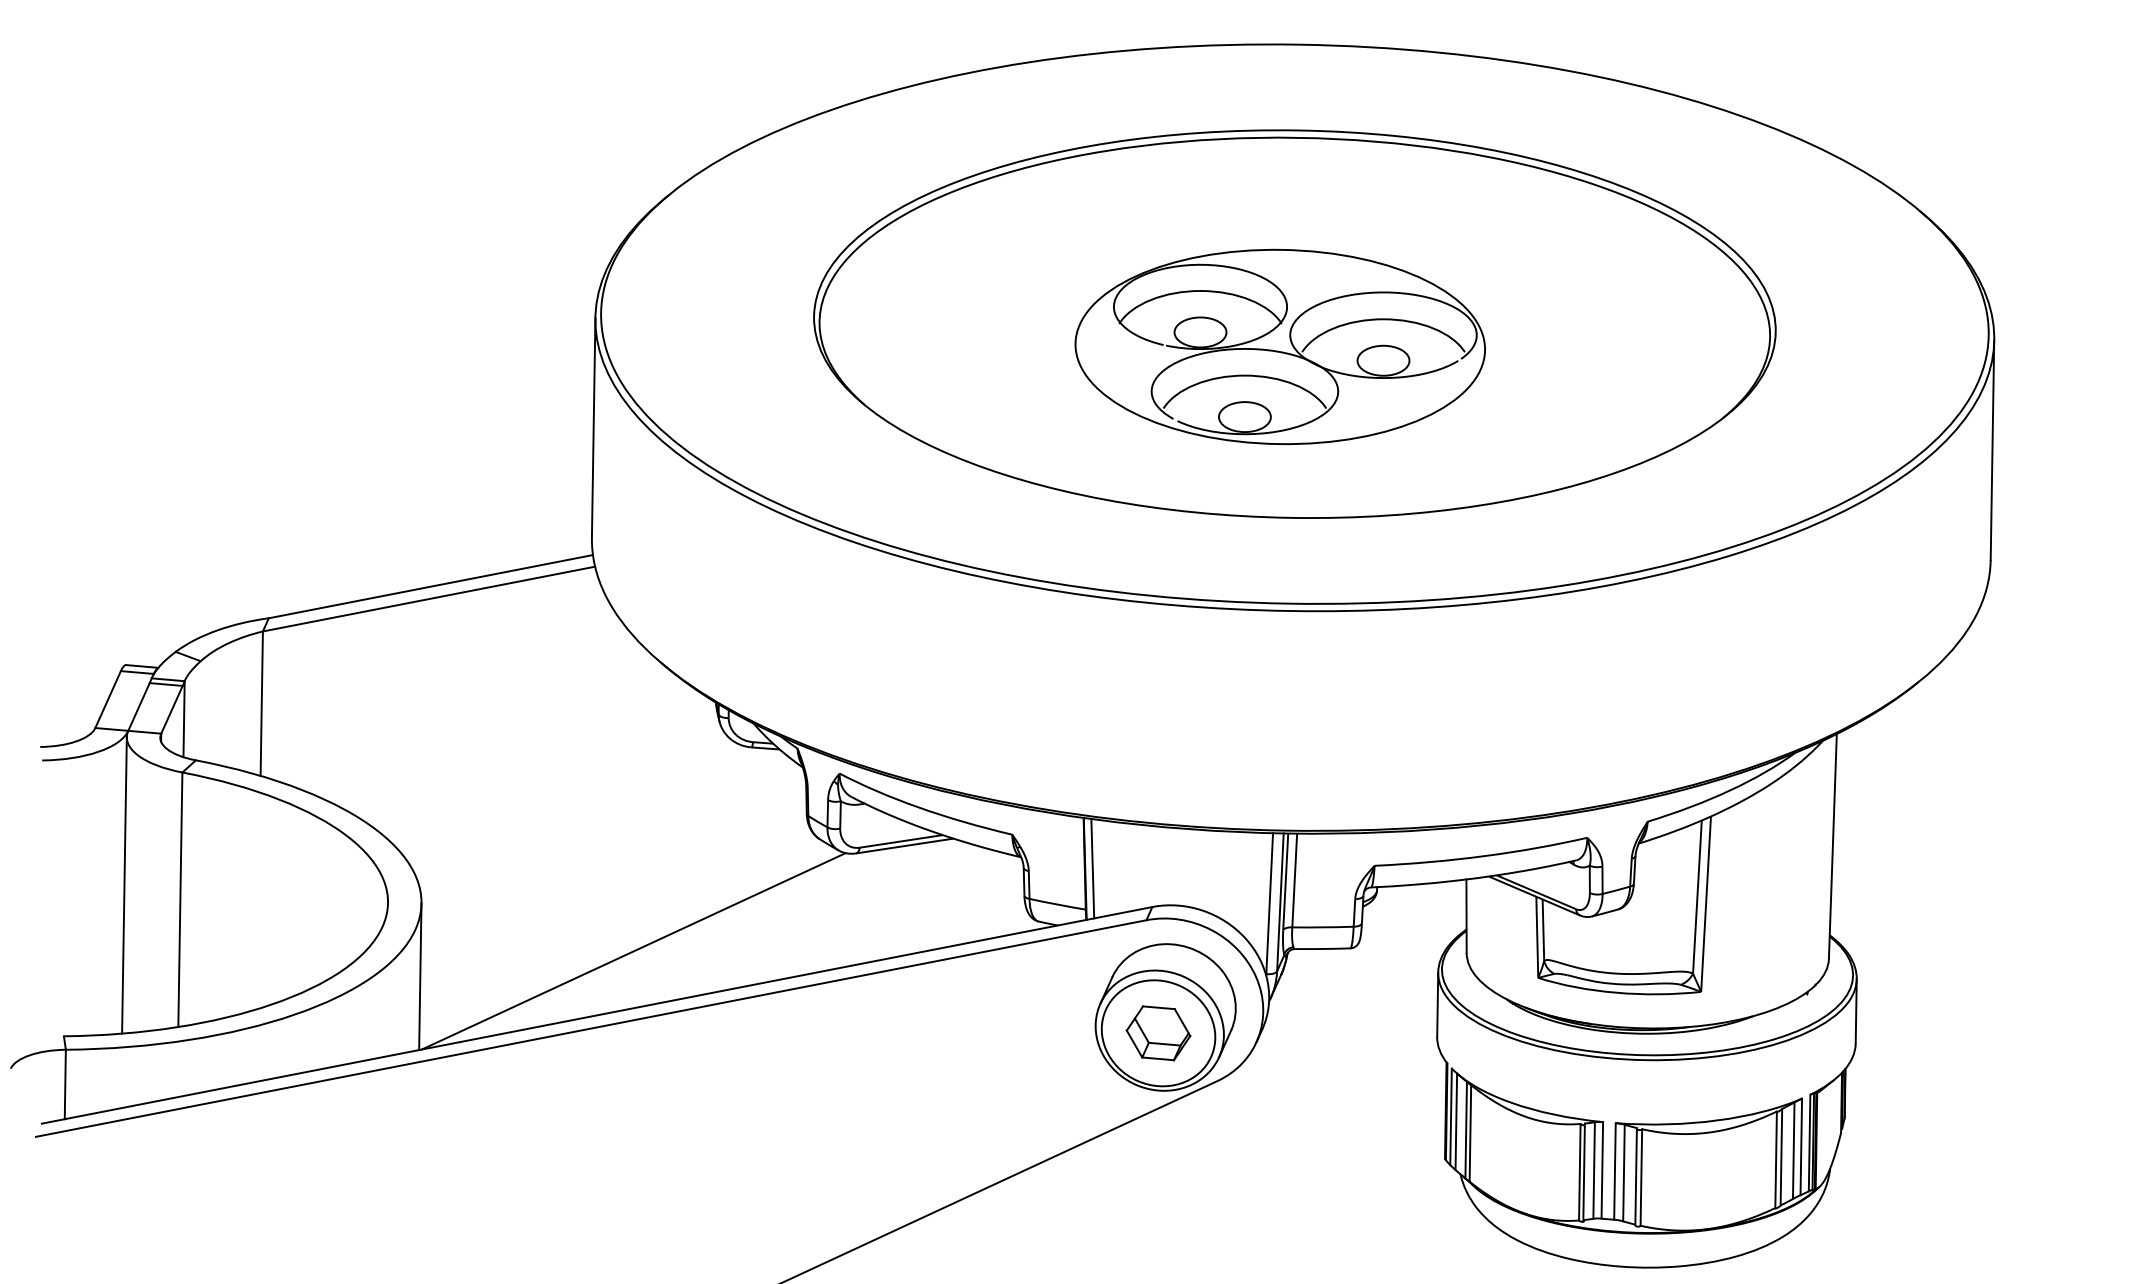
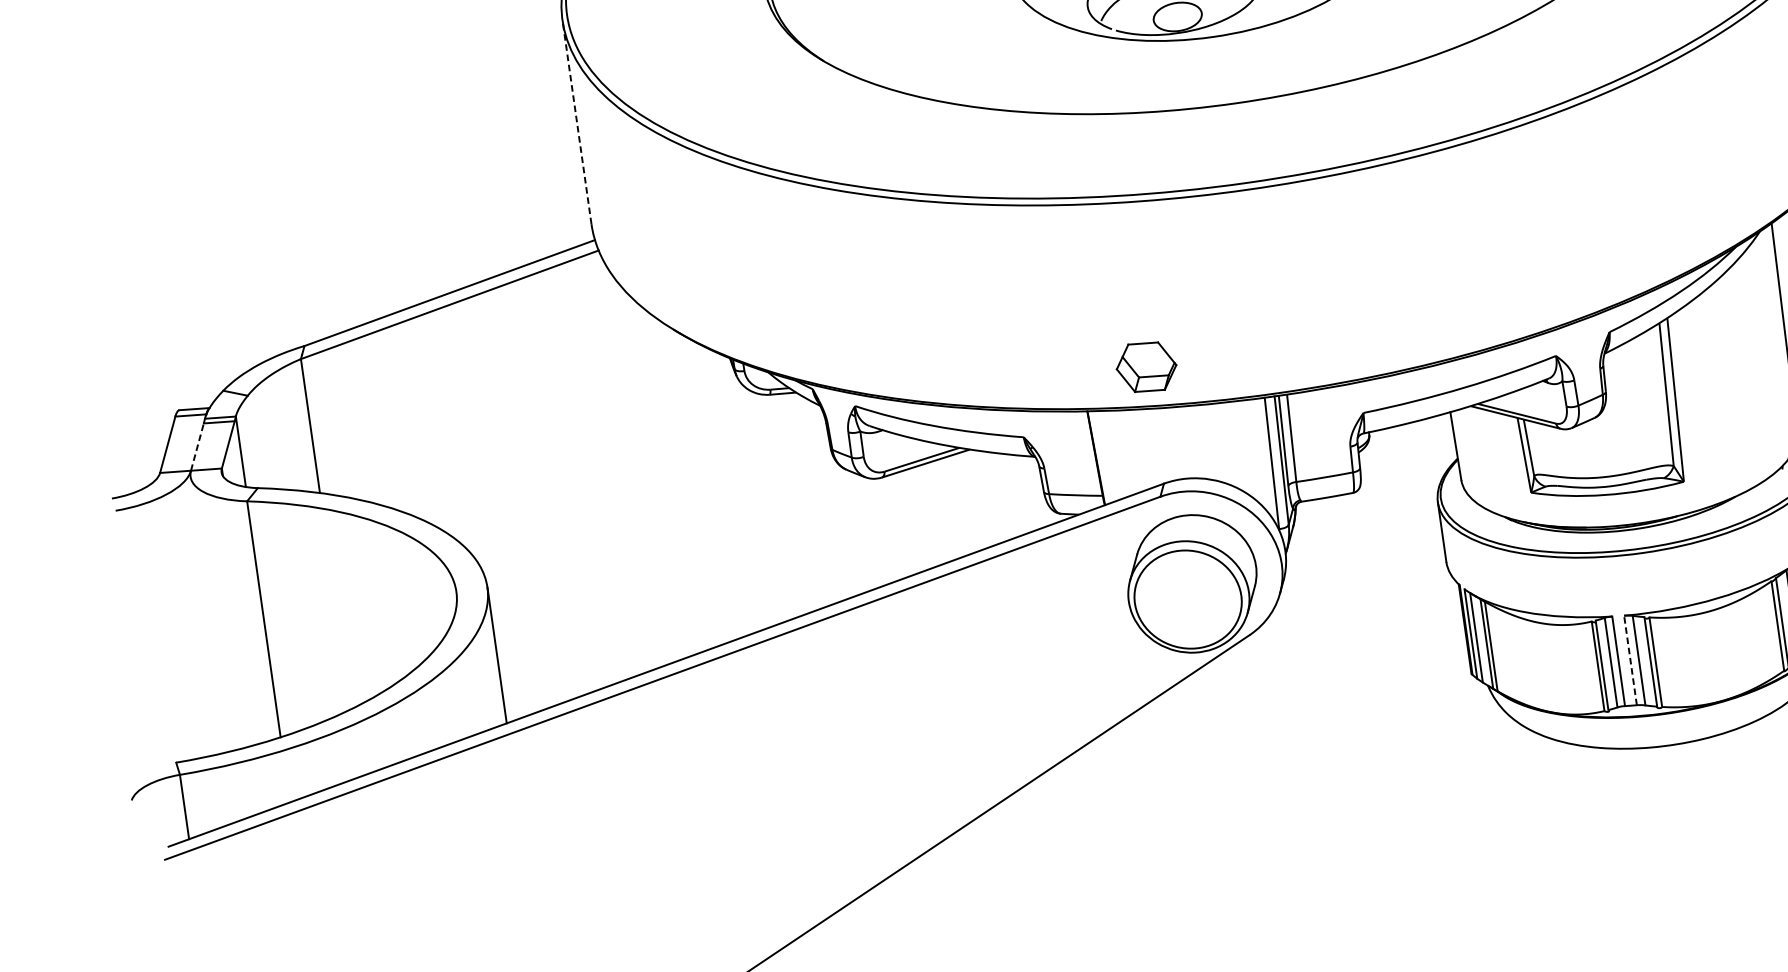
line: (593, 427) -> (576, 122), solid -> dashed
line: (139, 706) -> (197, 446), solid -> dashed
line: (1092, 868) -> (1102, 456), removed
line: (124, 885) -> (210, 614), removed
line: (633, 951) -> (690, 600), removed
part: (1158, 1033) -> (1146, 367), moved
line: (1614, 1170) -> (1629, 659), solid -> dashed

